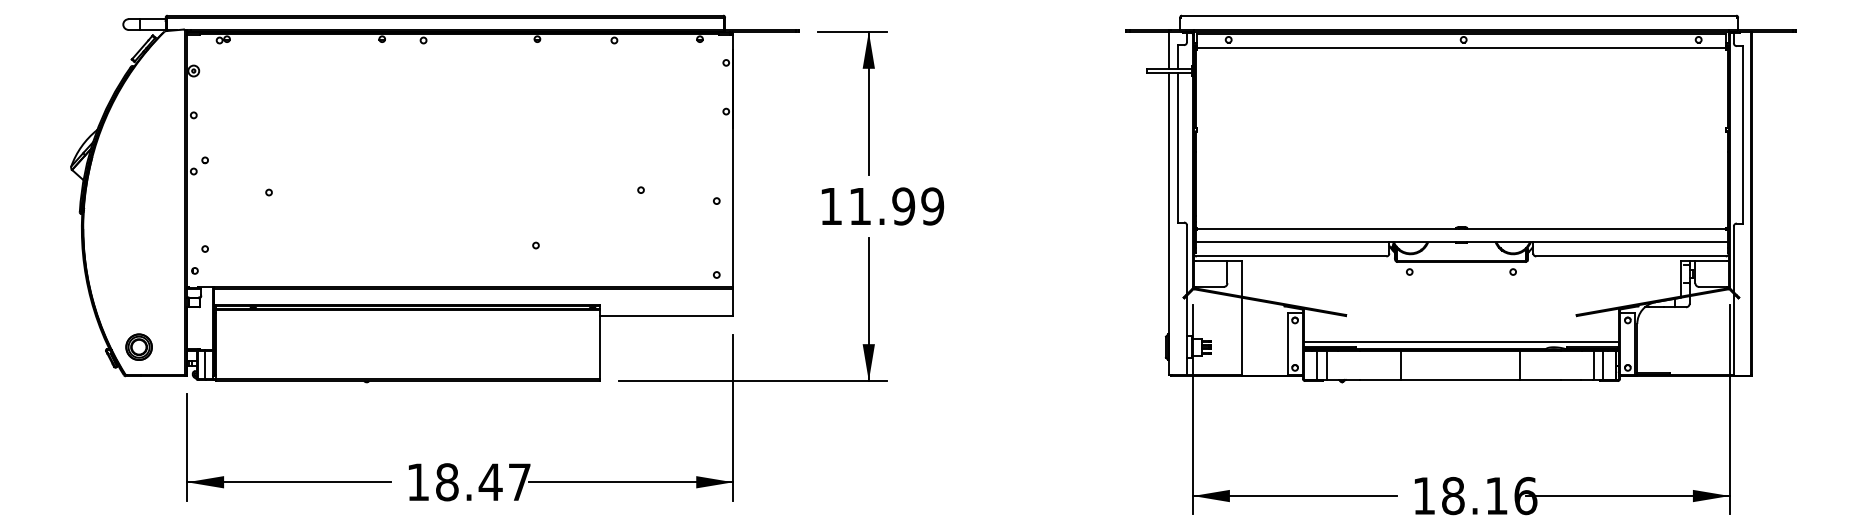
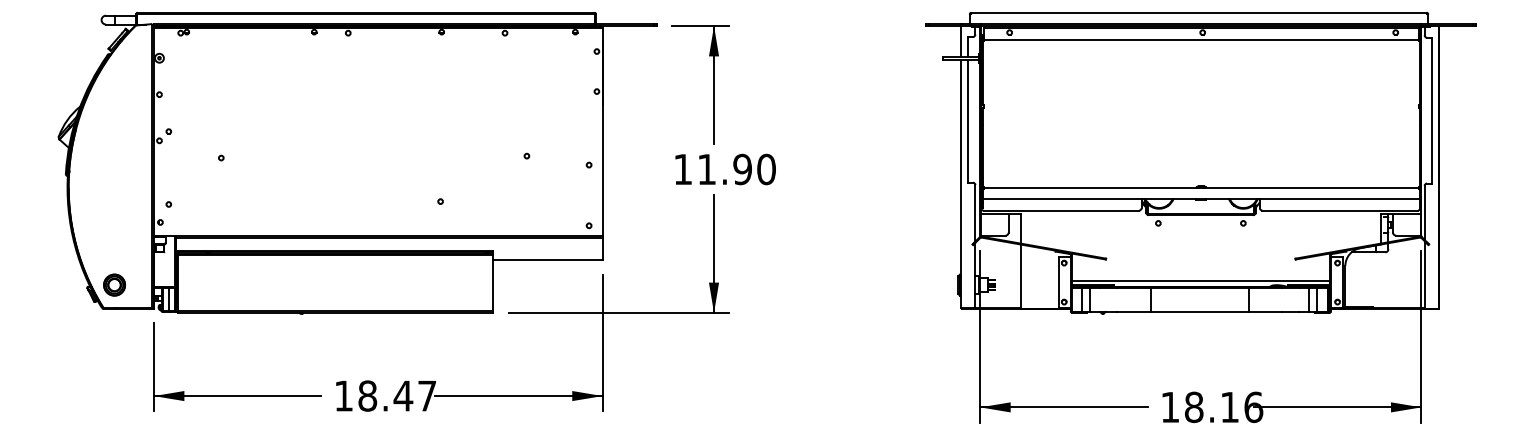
text: (932, 206) -> (766, 169), 11.99 -> 11.90

